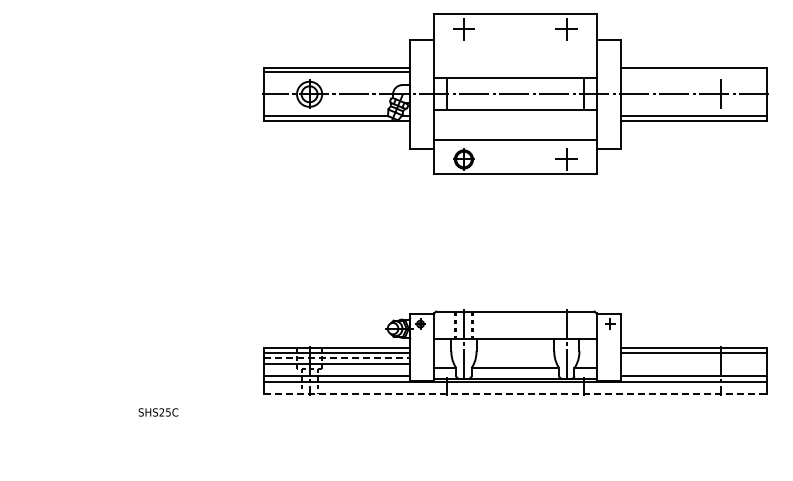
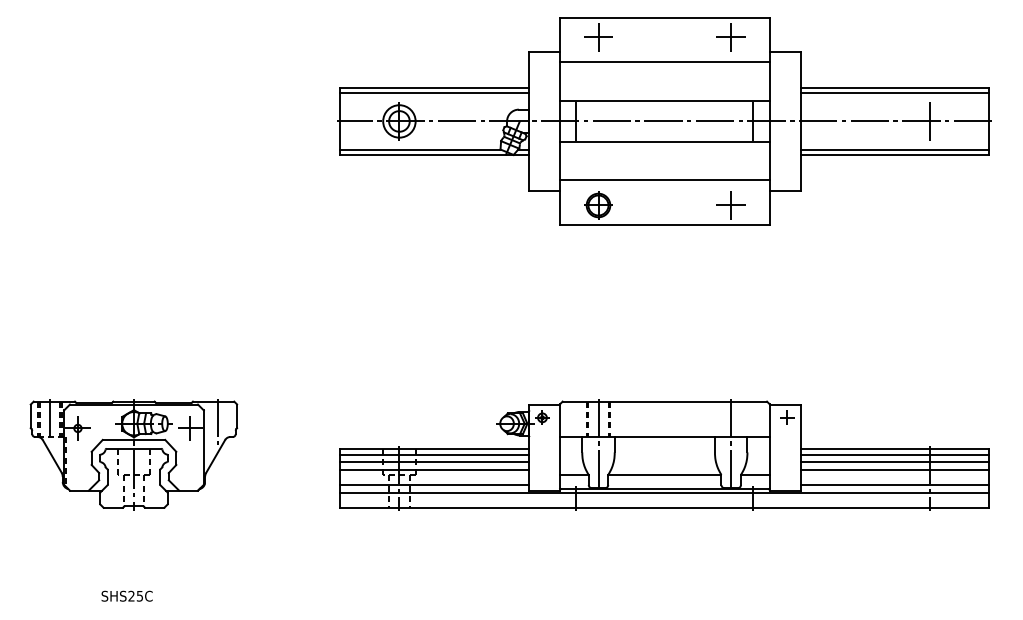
line: (515, 48) -> (664, 62), added
line: (693, 72) -> (894, 93), added
part: (103, 352) -> (133, 454), added
line: (337, 358) -> (435, 462), dashed -> solid
line: (693, 358) -> (894, 462), added
line: (693, 364) -> (894, 469), added
line: (515, 393) -> (664, 507), dashed -> solid
text: (158, 412) -> (127, 596), moved

